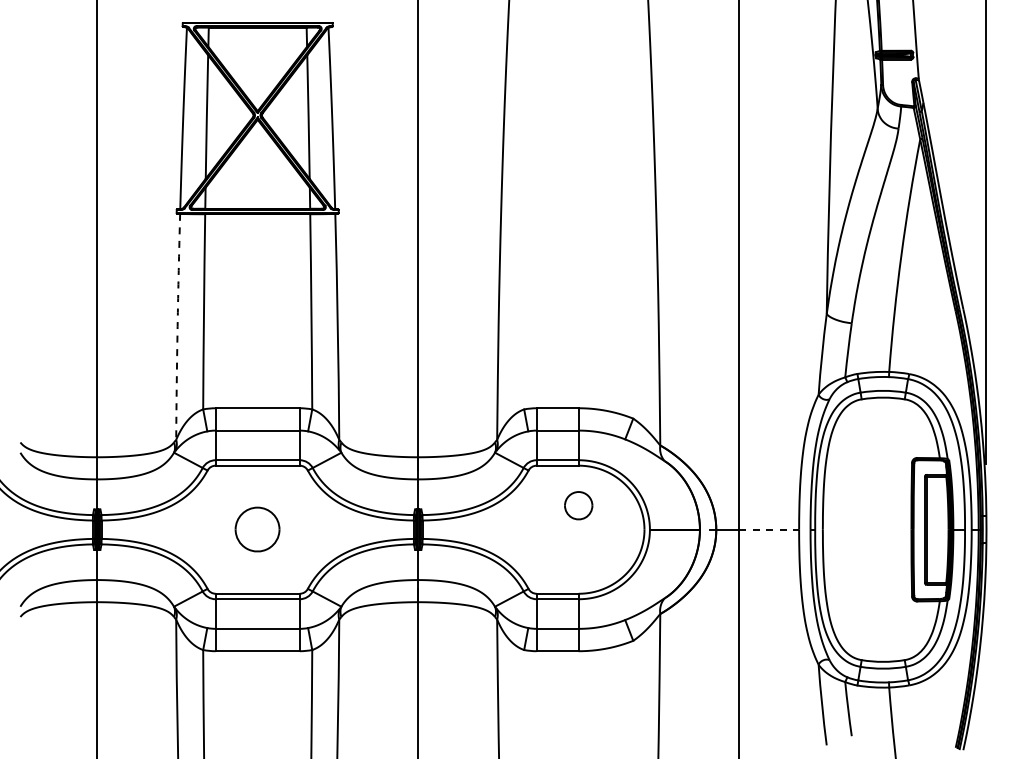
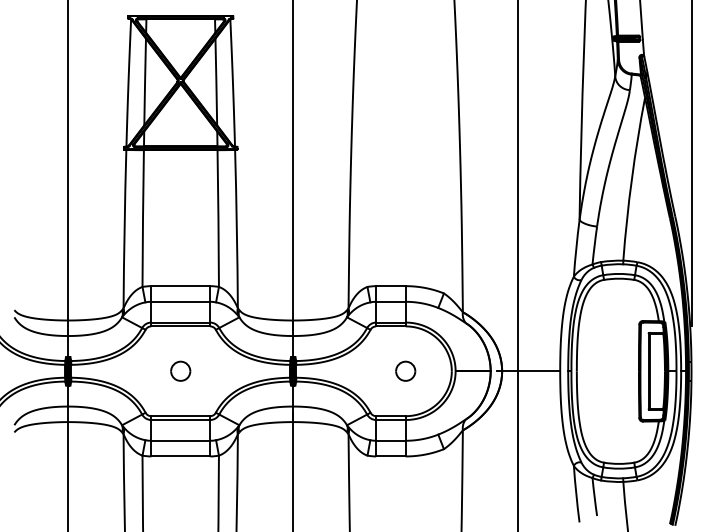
arc: (177, 326) -> (124, 228), dashed -> solid
part: (578, 505) -> (405, 371), moved
part: (257, 529) -> (180, 371), size x0.62
line: (769, 529) -> (539, 371), dashed -> solid

